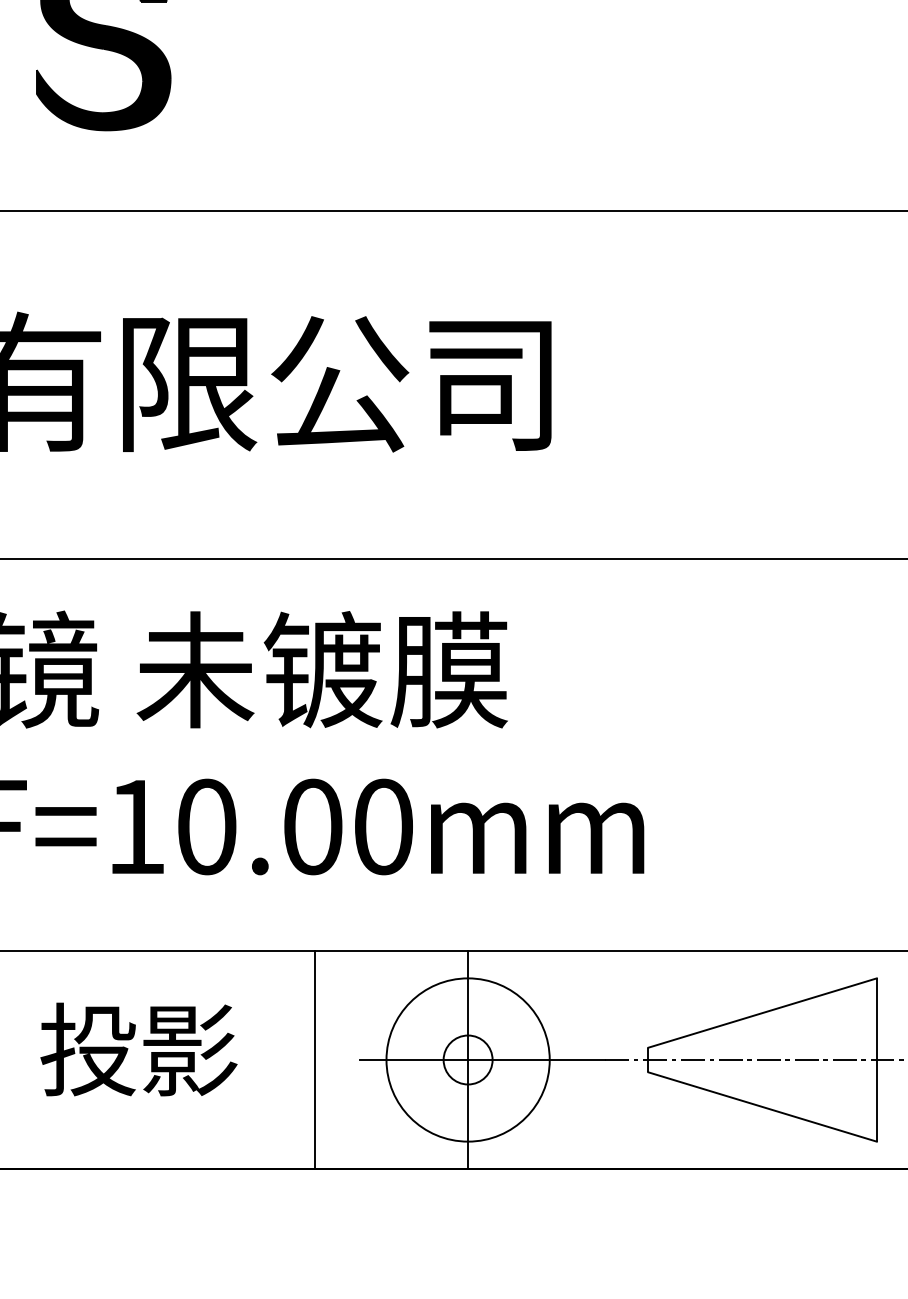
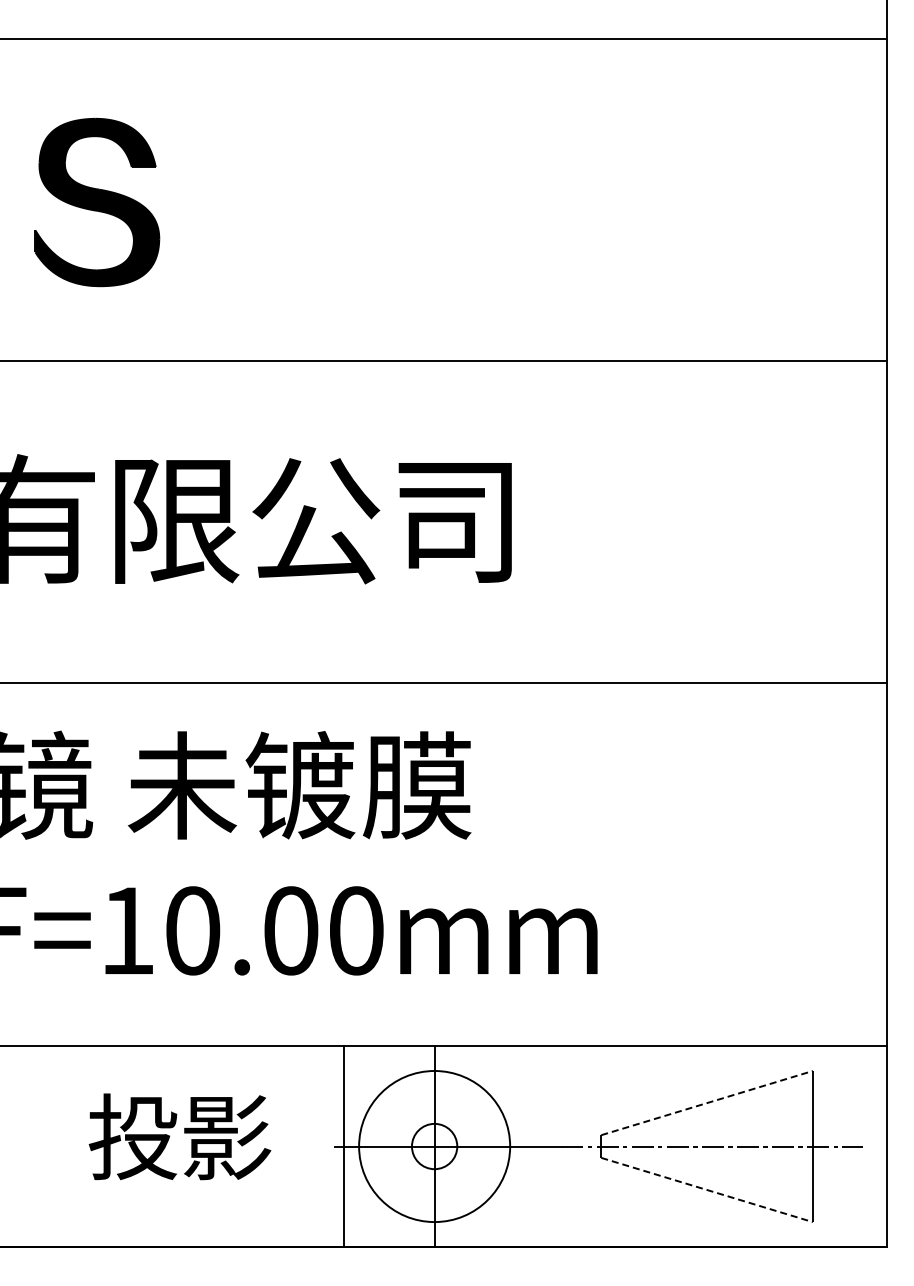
line: (762, 1013) -> (707, 1103), solid -> dashed
text: (138, 1049) -> (179, 1136), moved
line: (315, 1059) -> (344, 1146), moved
line: (762, 1107) -> (707, 1190), solid -> dashed

